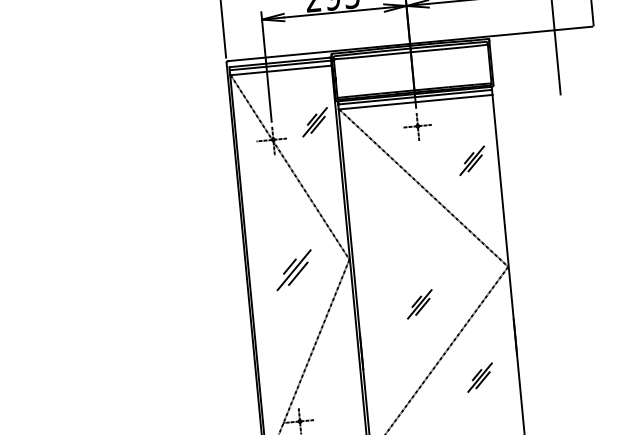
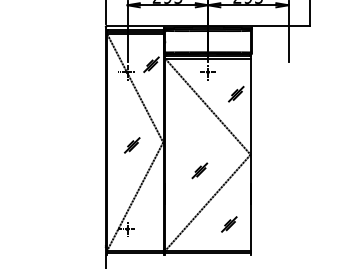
part: (294, 270) -> (132, 145), size x0.71
part: (480, 377) -> (229, 224), moved

